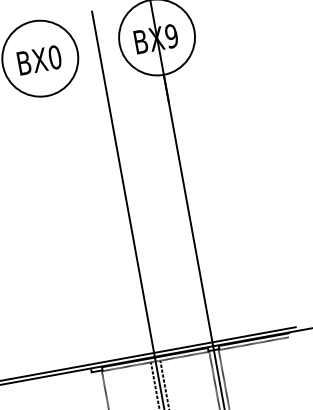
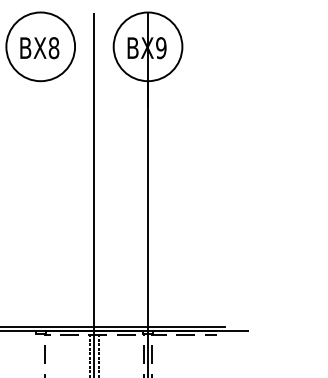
text: (54, 56) -> (53, 47), BX0 -> BX8

